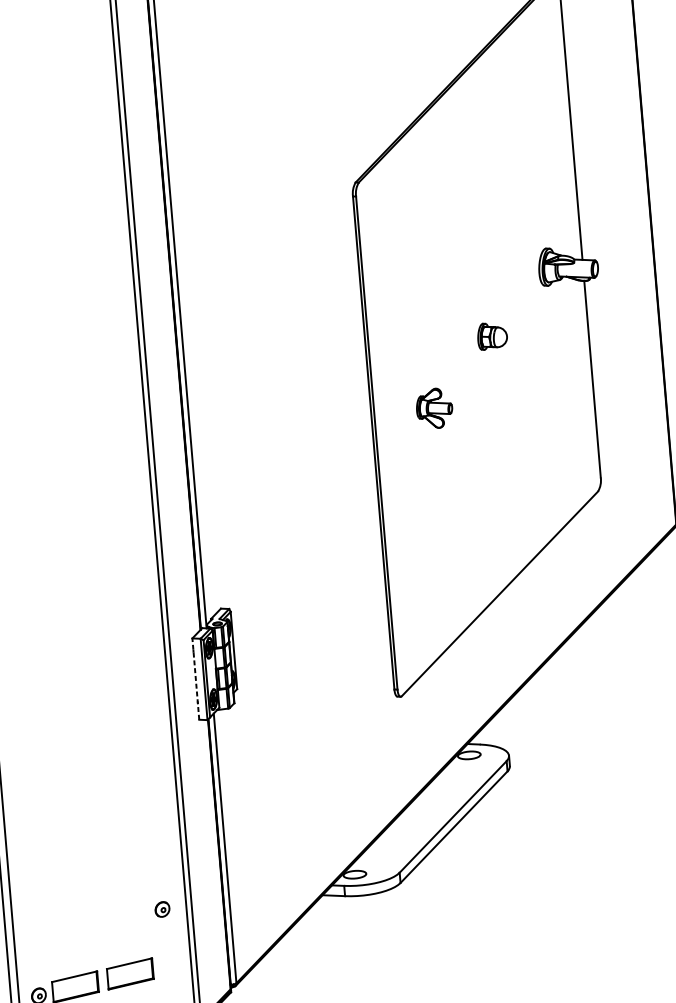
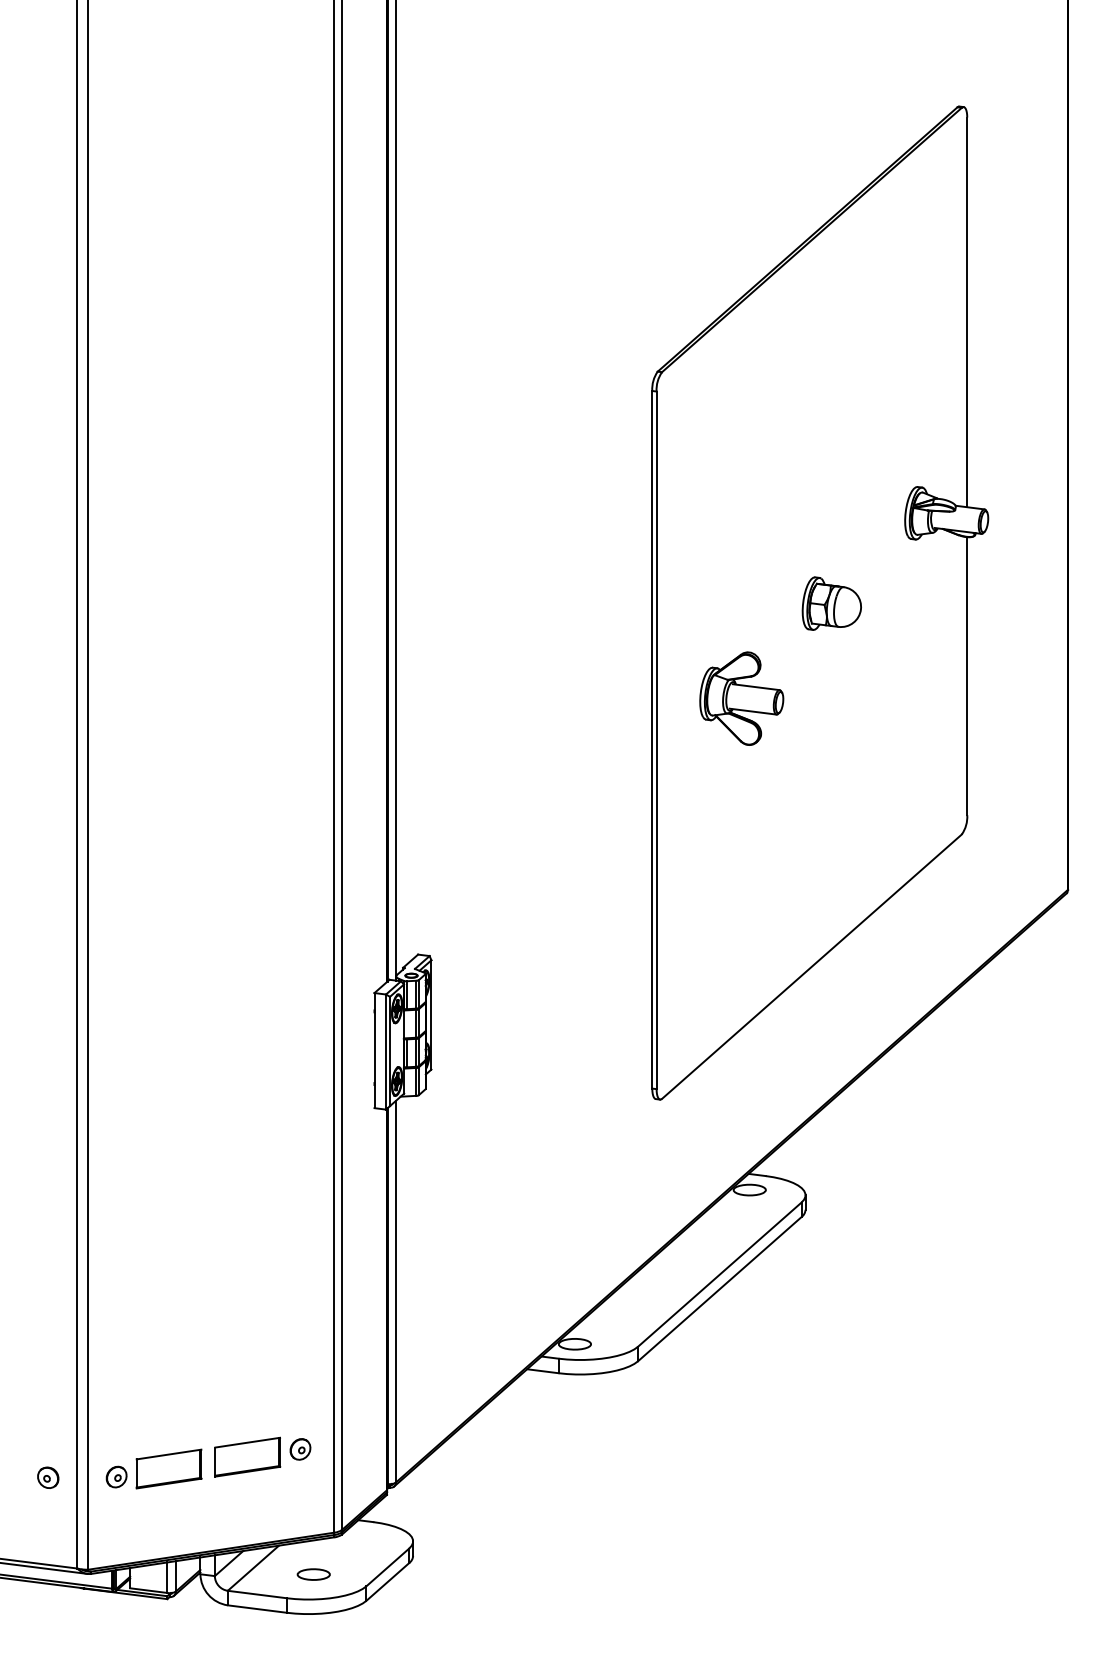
part: (492, 336) -> (831, 603), size x1.43
part: (434, 408) -> (741, 698), size x1.67
line: (195, 679) -> (374, 1050), dashed -> solid
part: (162, 909) -> (300, 1449), moved

